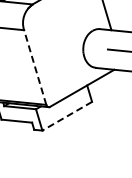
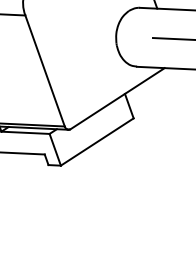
line: (35, 67) -> (45, 70), dashed -> solid
line: (67, 116) -> (97, 142), dashed -> solid

